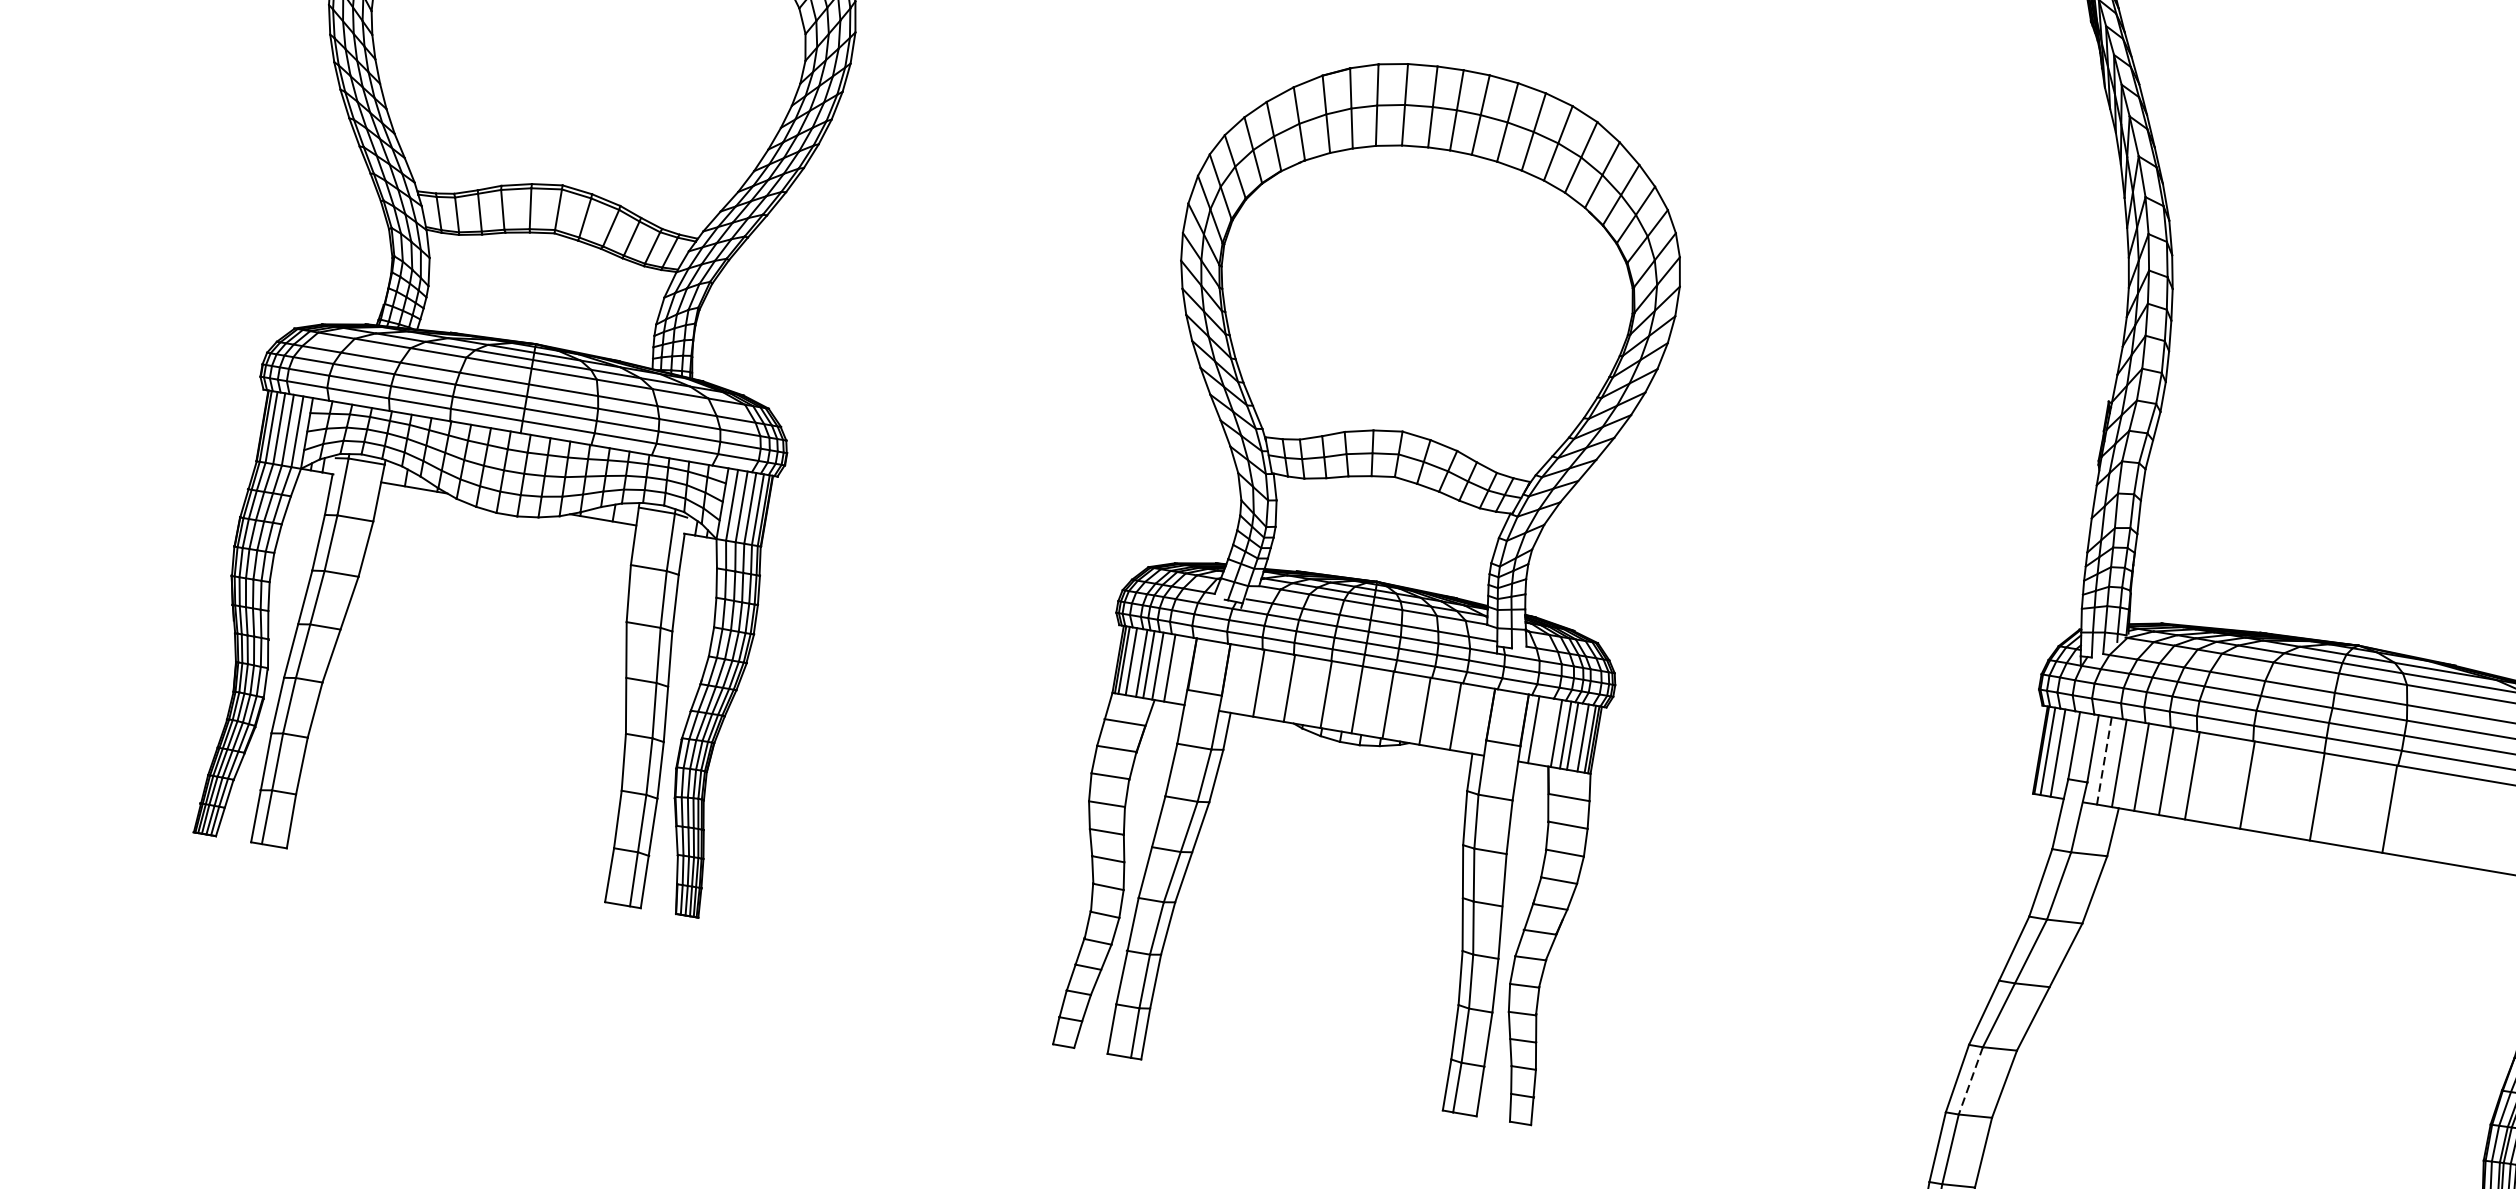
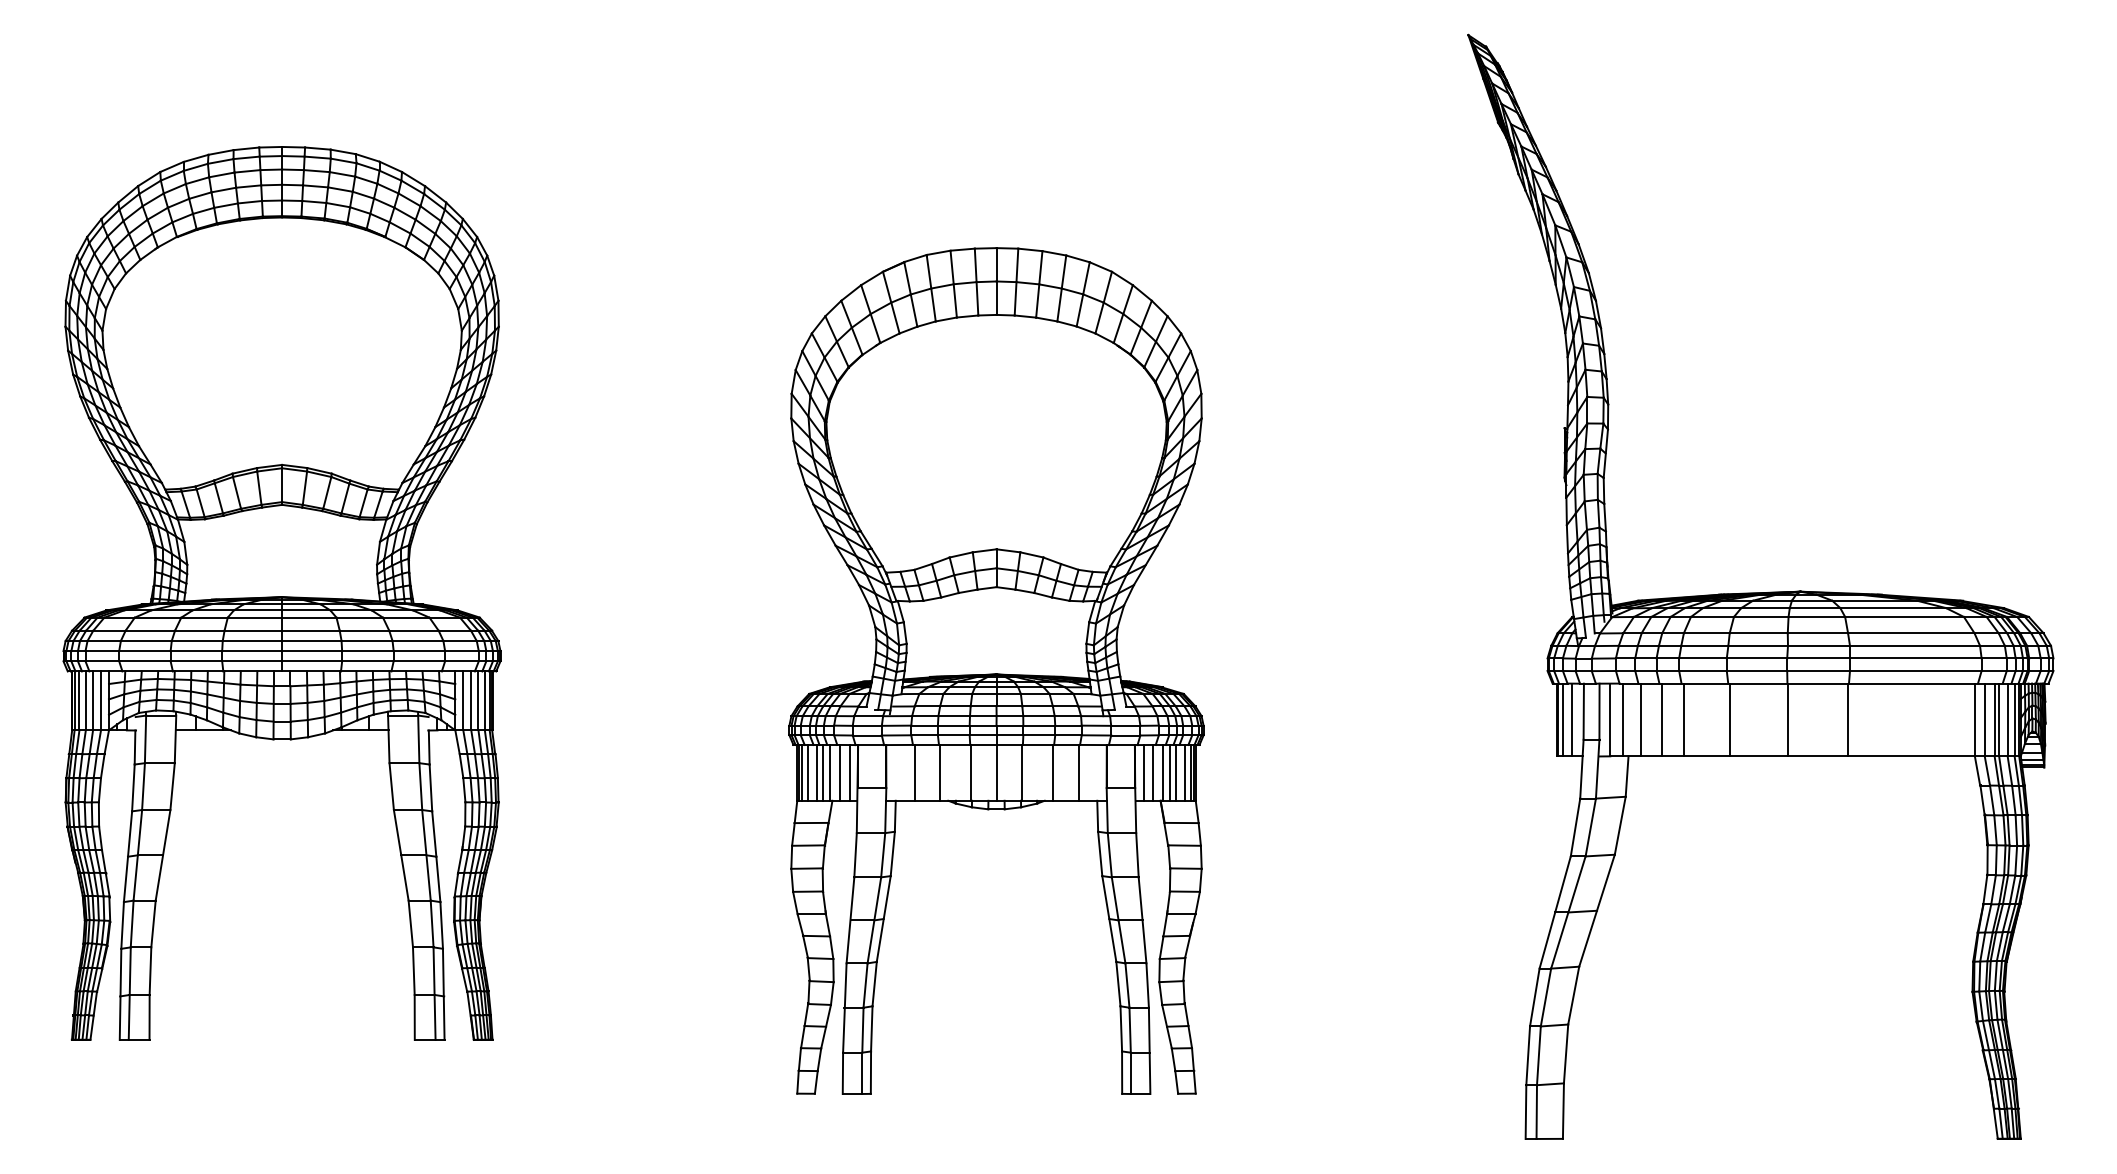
line: (1180, 669) -> (849, 772), added
line: (1544, 731) -> (1152, 772), added
line: (2104, 761) -> (1610, 720), dashed -> solid
line: (1970, 1081) -> (1545, 998), dashed -> solid

